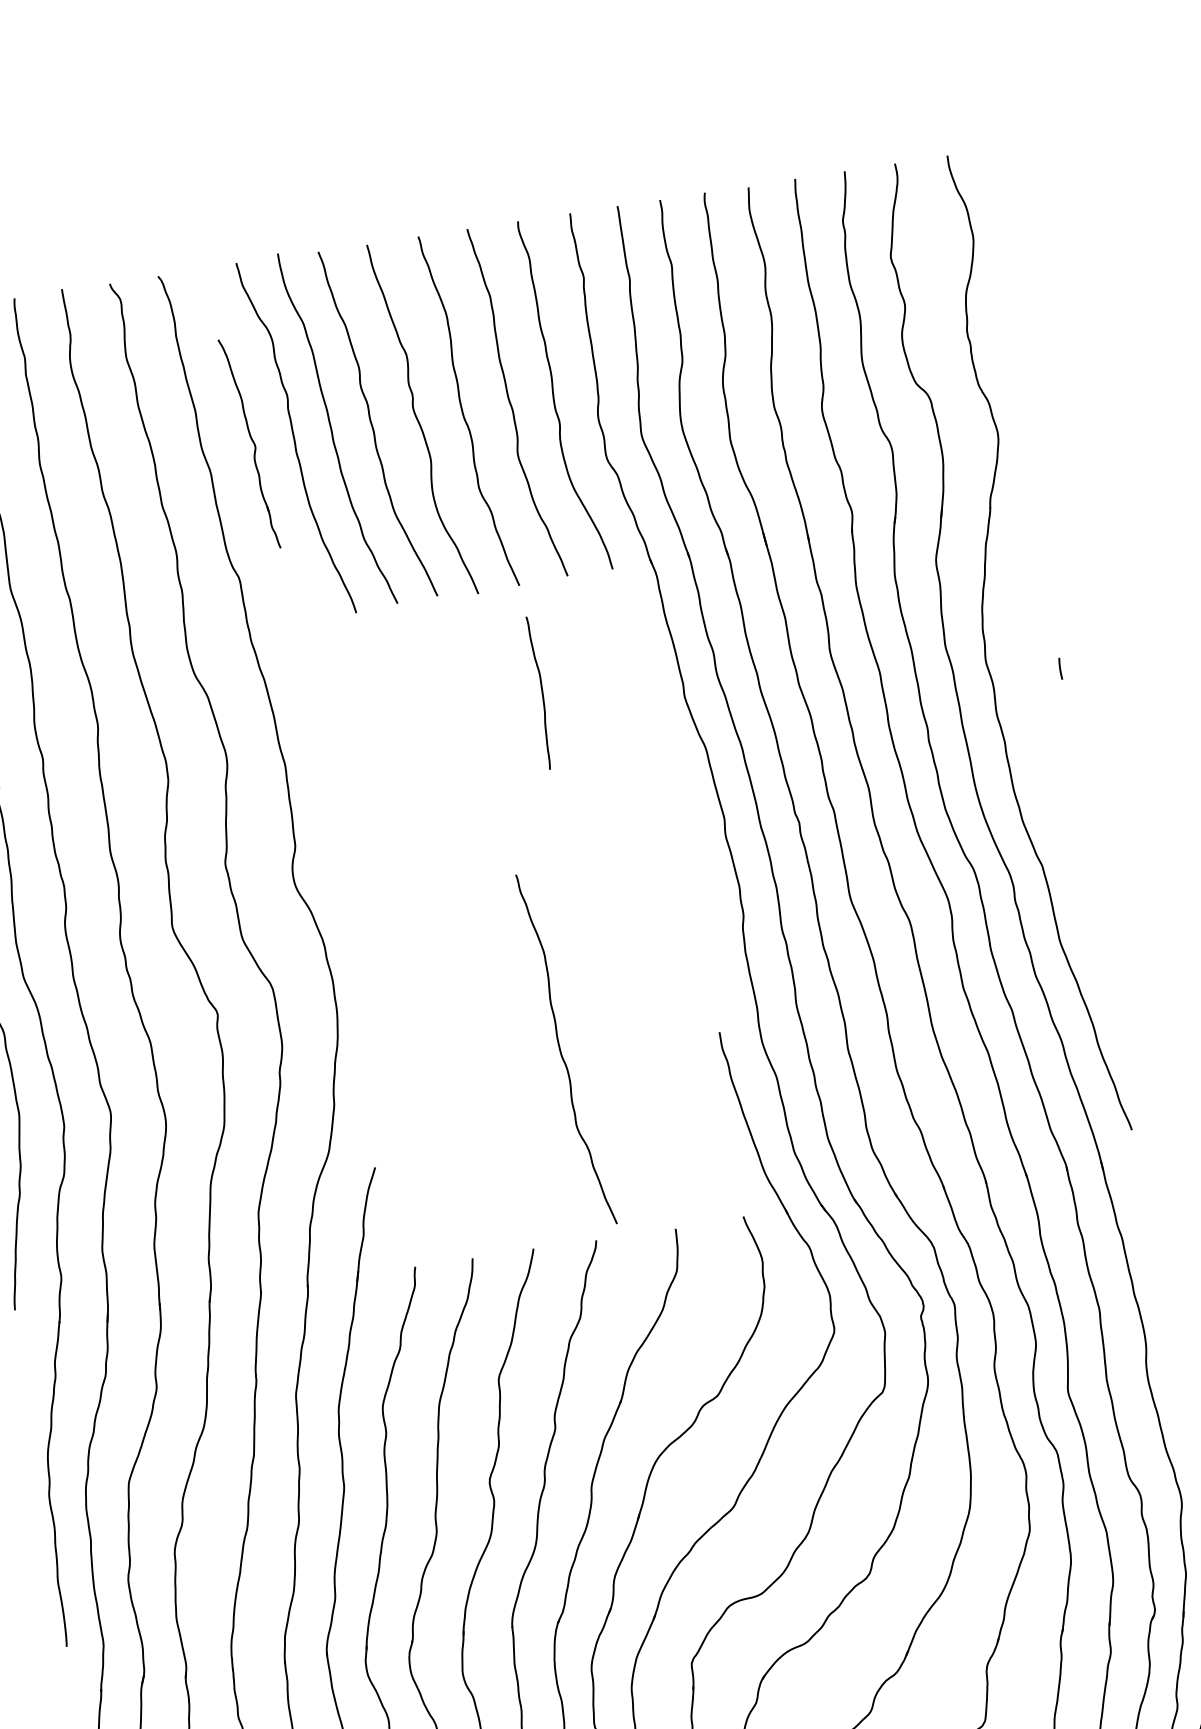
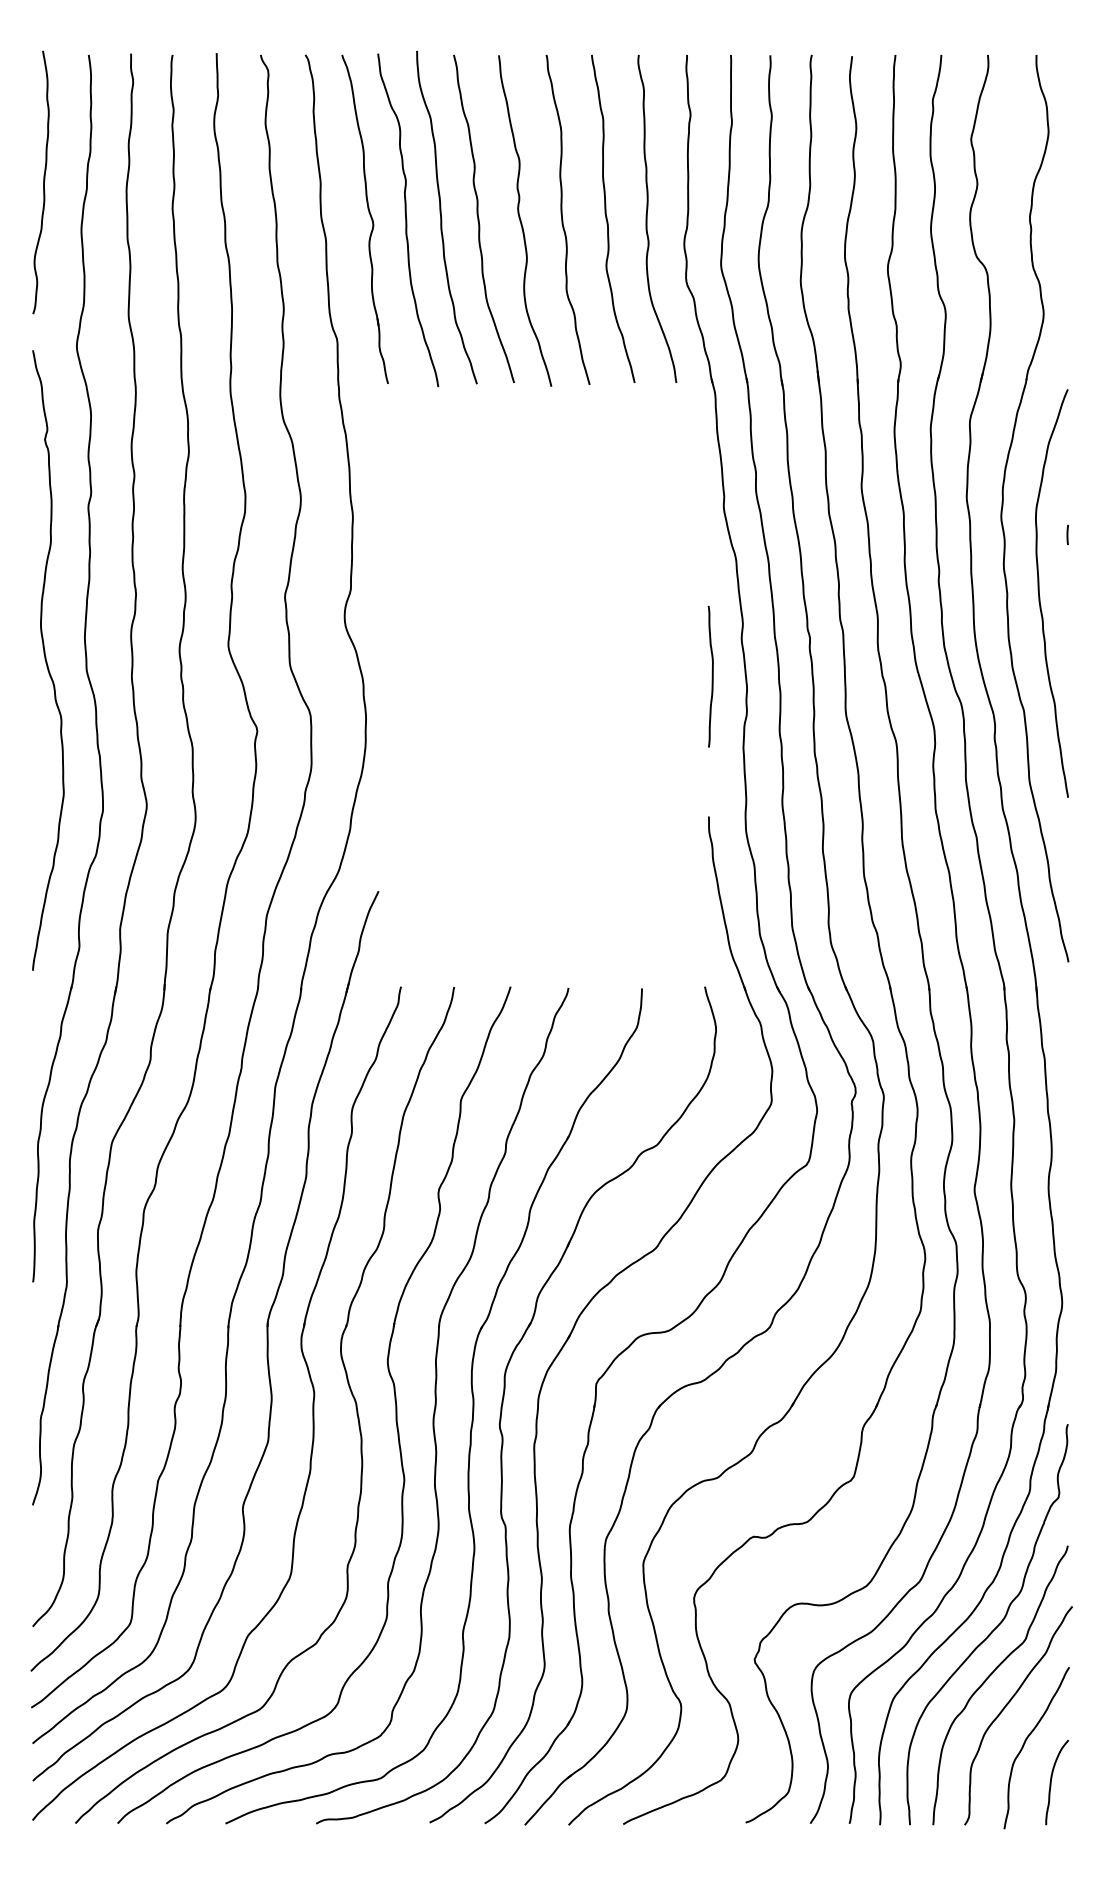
part: (248, 443) -> (364, 218), size x1.67
curve: (541, 692) -> (711, 676), moved
curve: (1041, 739) -> (1040, 596), added
curve: (561, 1049) -> (563, 810), removed

